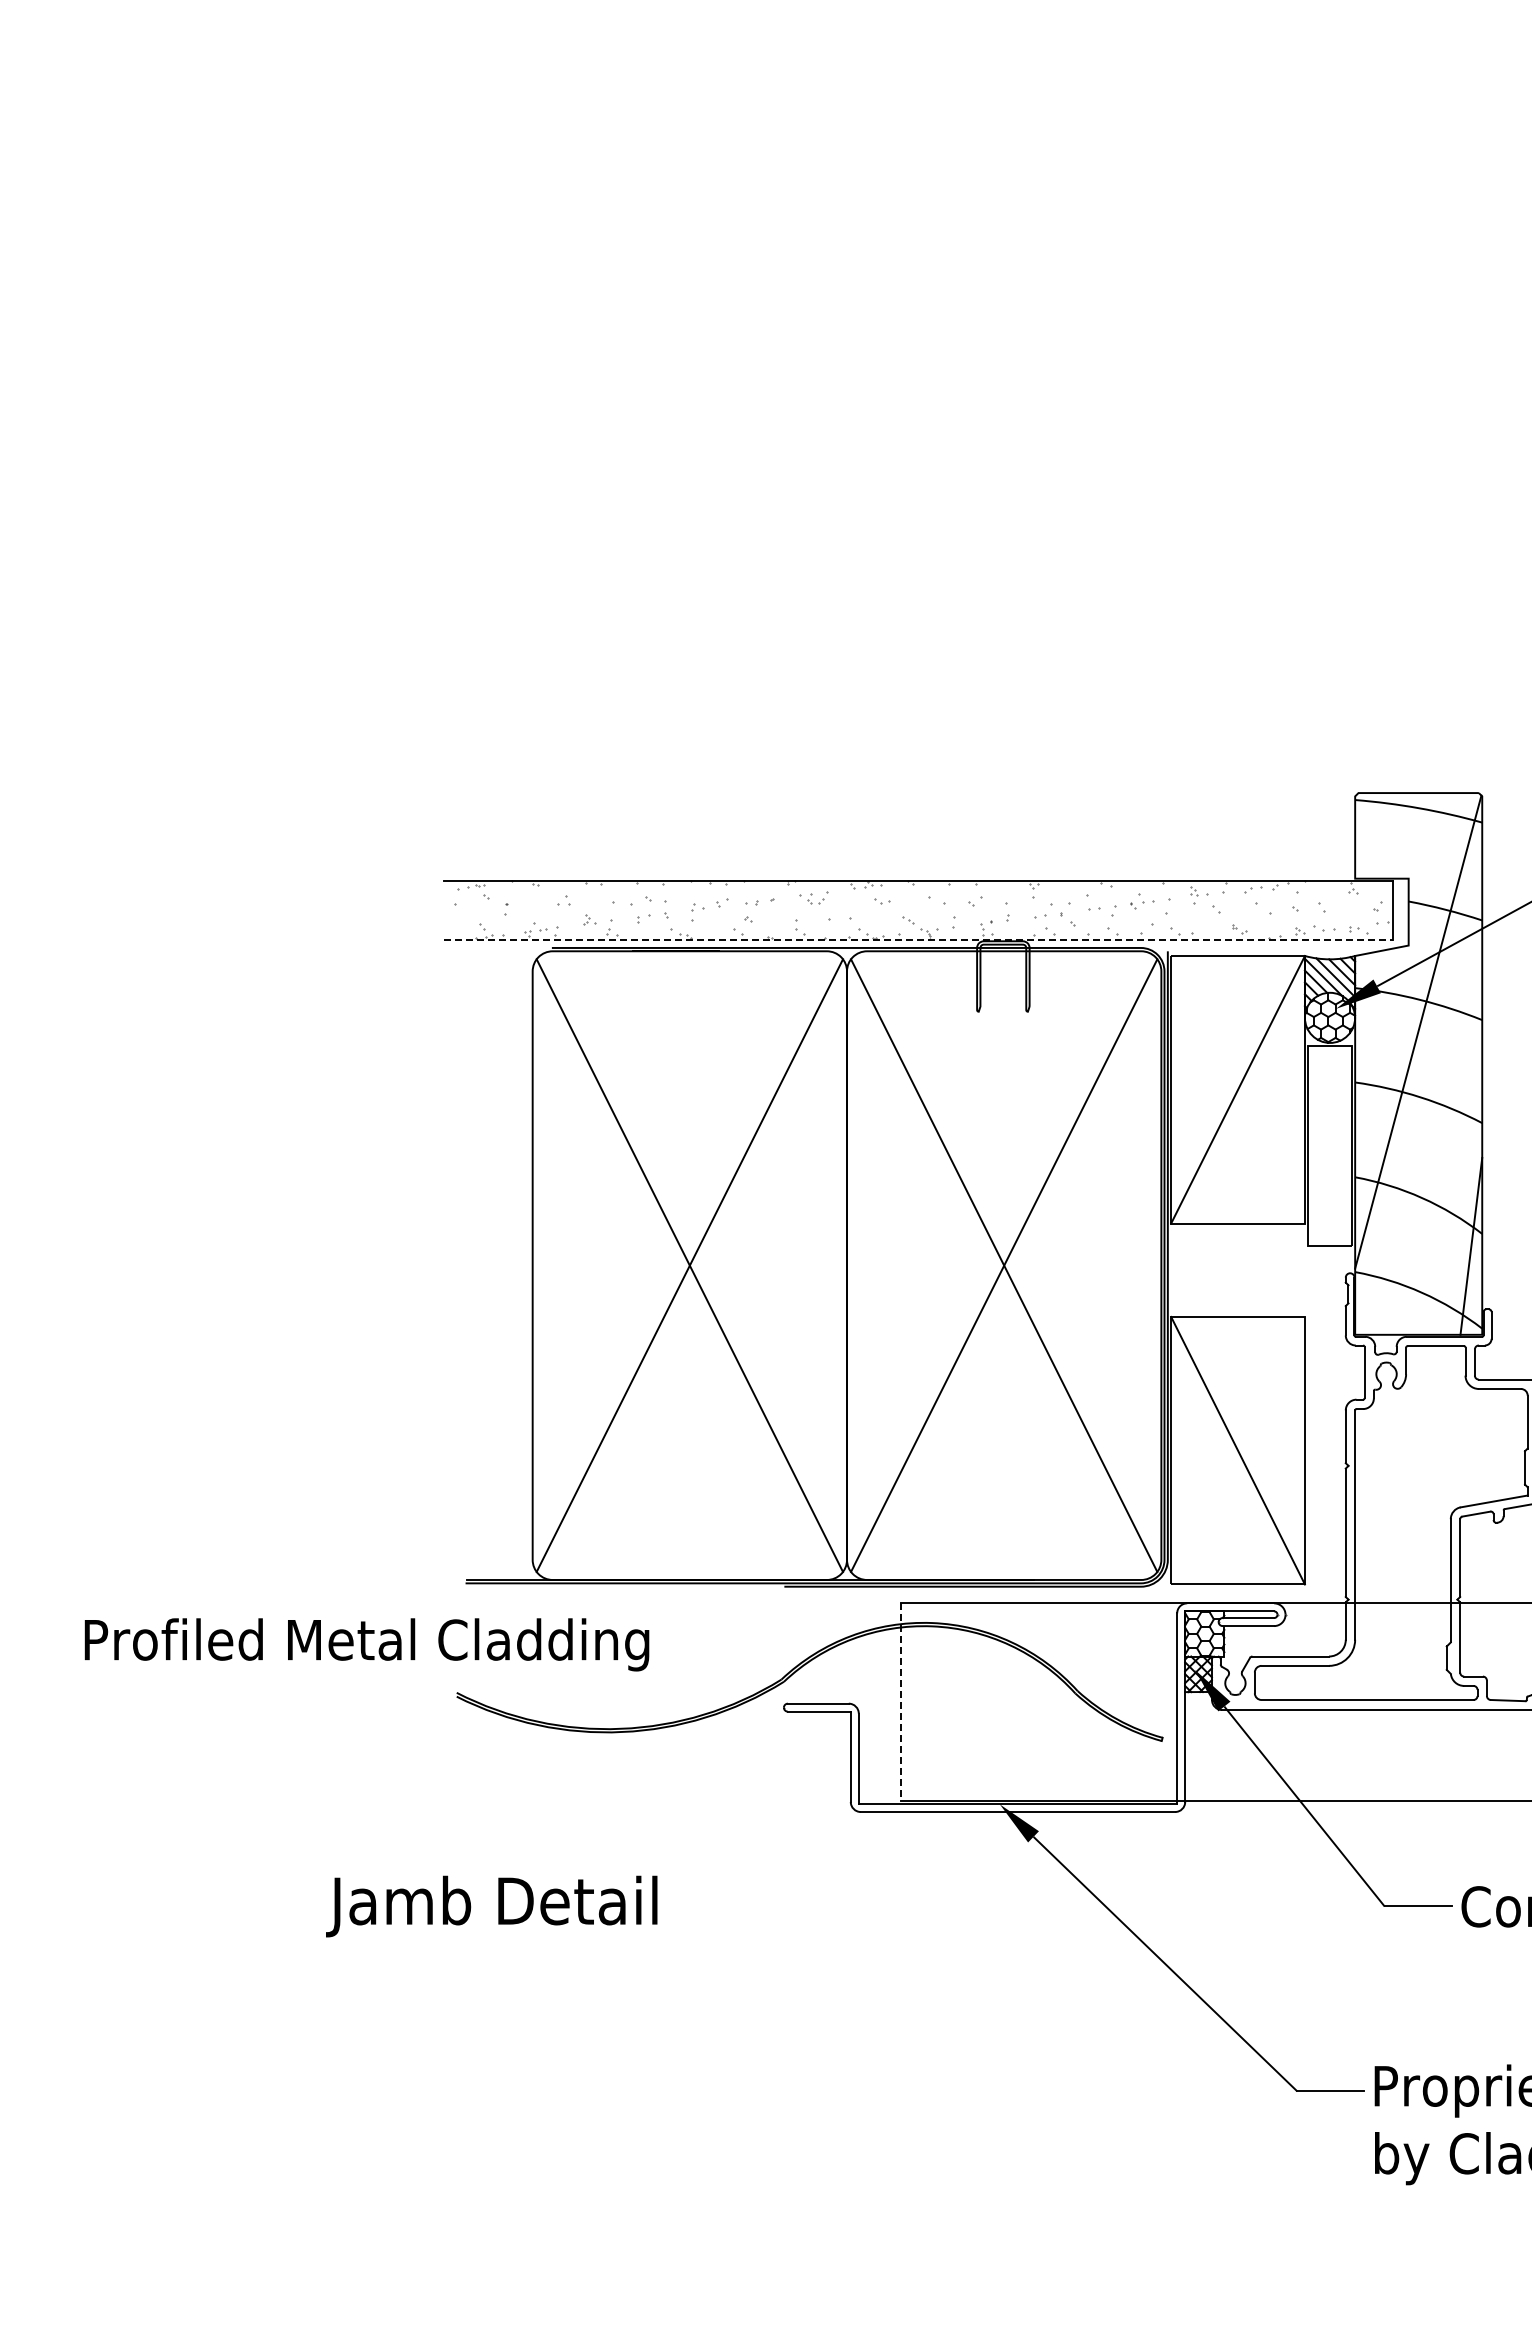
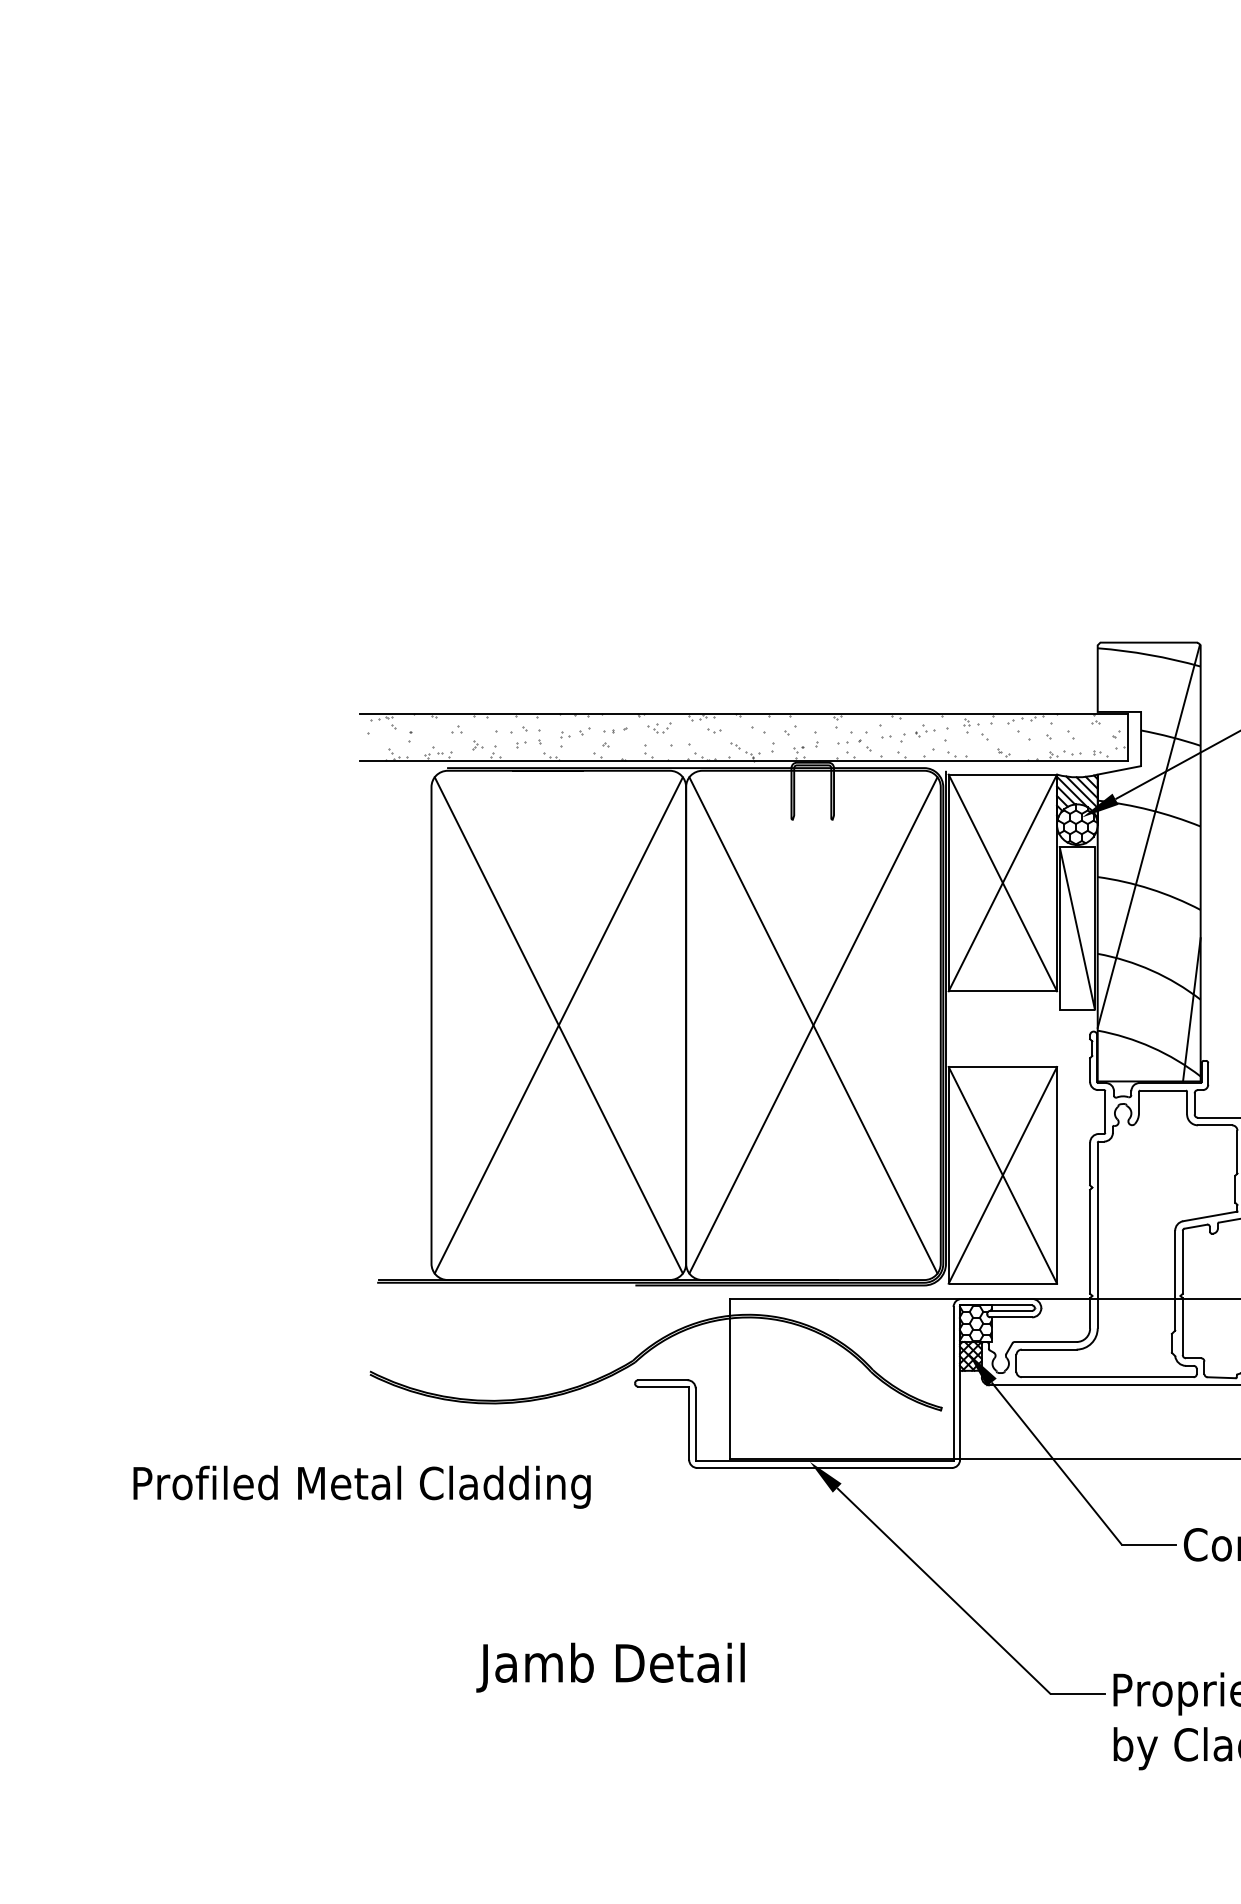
line: (918, 939) -> (744, 761), dashed -> solid
line: (1237, 1089) -> (1002, 882), added
line: (1329, 1145) -> (1076, 928), added
line: (1237, 1450) -> (1002, 1175), added
text: (366, 1644) -> (361, 1487), moved
line: (900, 1701) -> (729, 1378), dashed -> solid
text: (491, 1906) -> (610, 1667), moved

